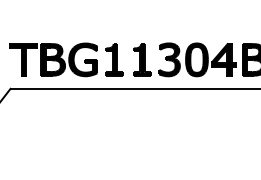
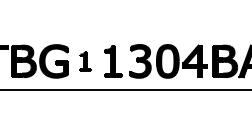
part: (114, 59) -> (85, 61), size x0.6

